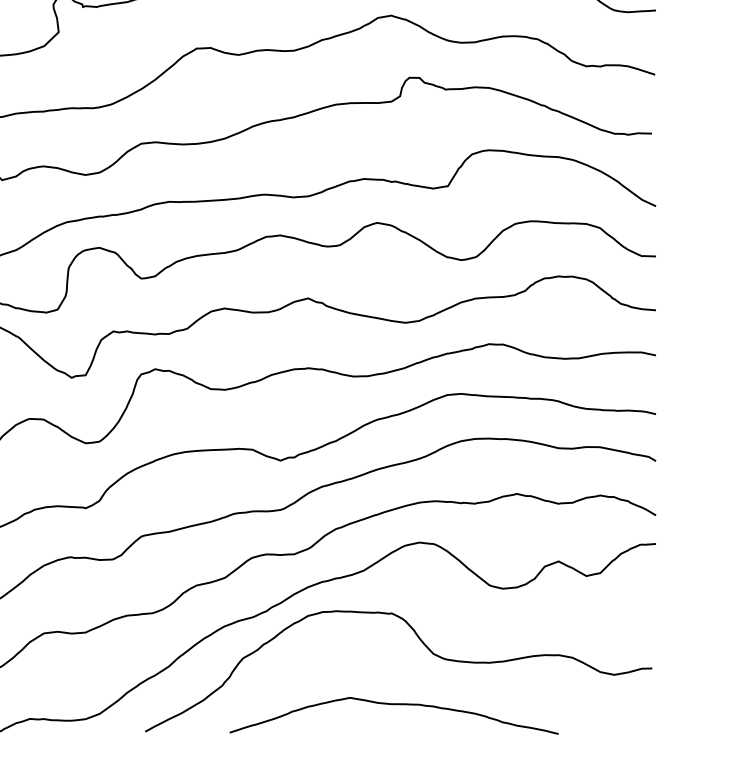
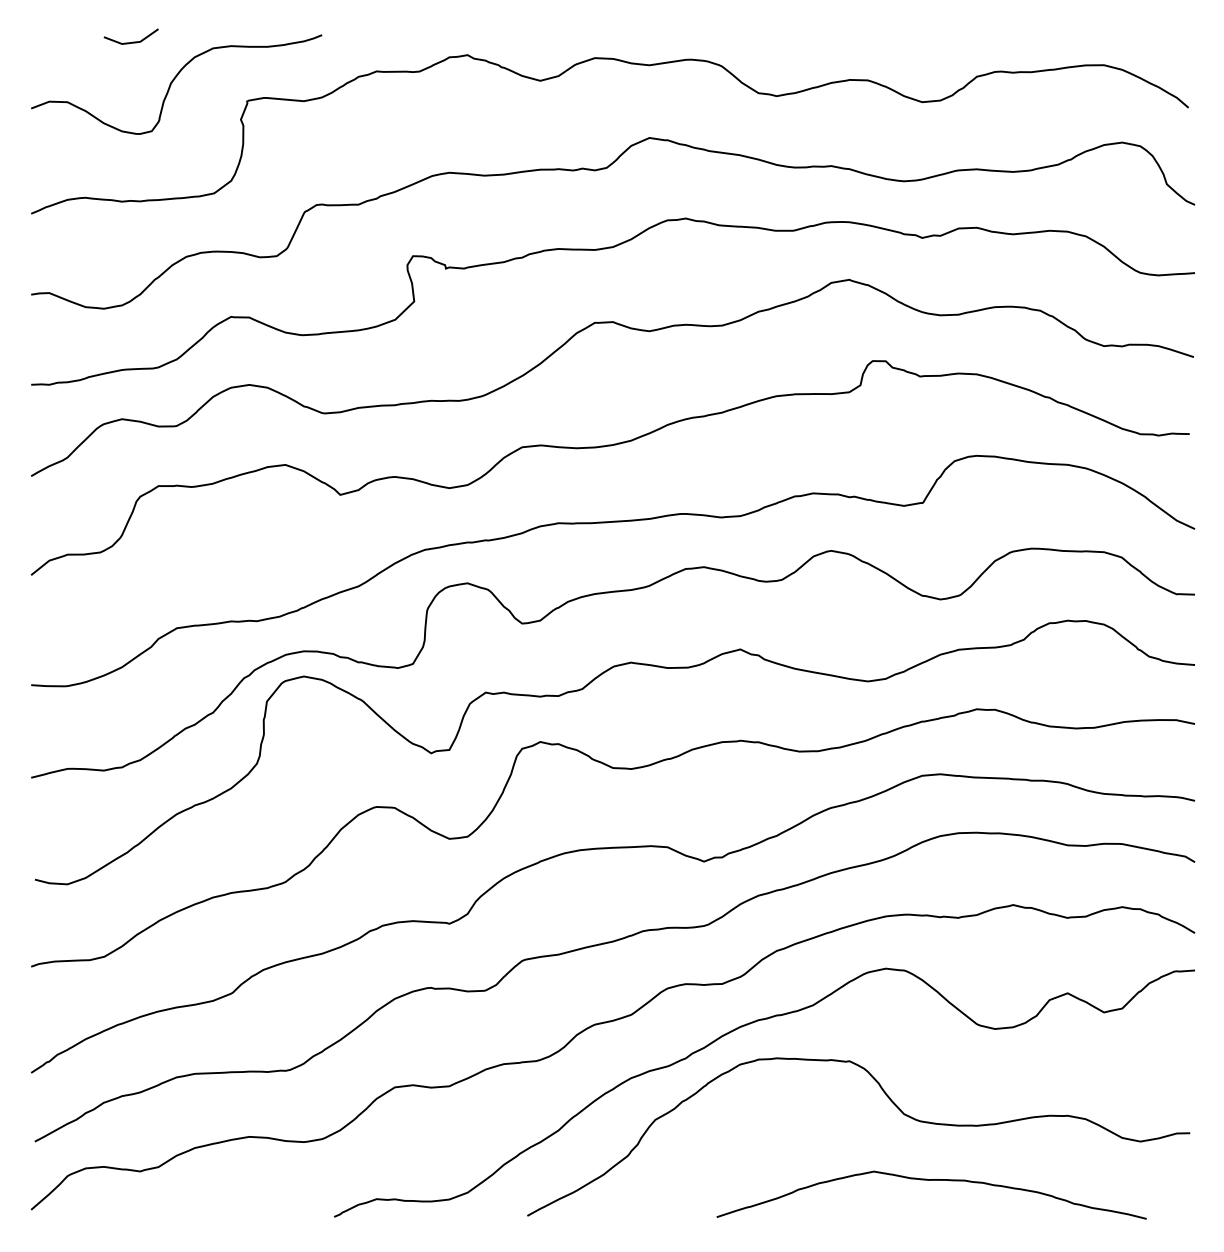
curve: (394, 704) -> (931, 1180), moved

